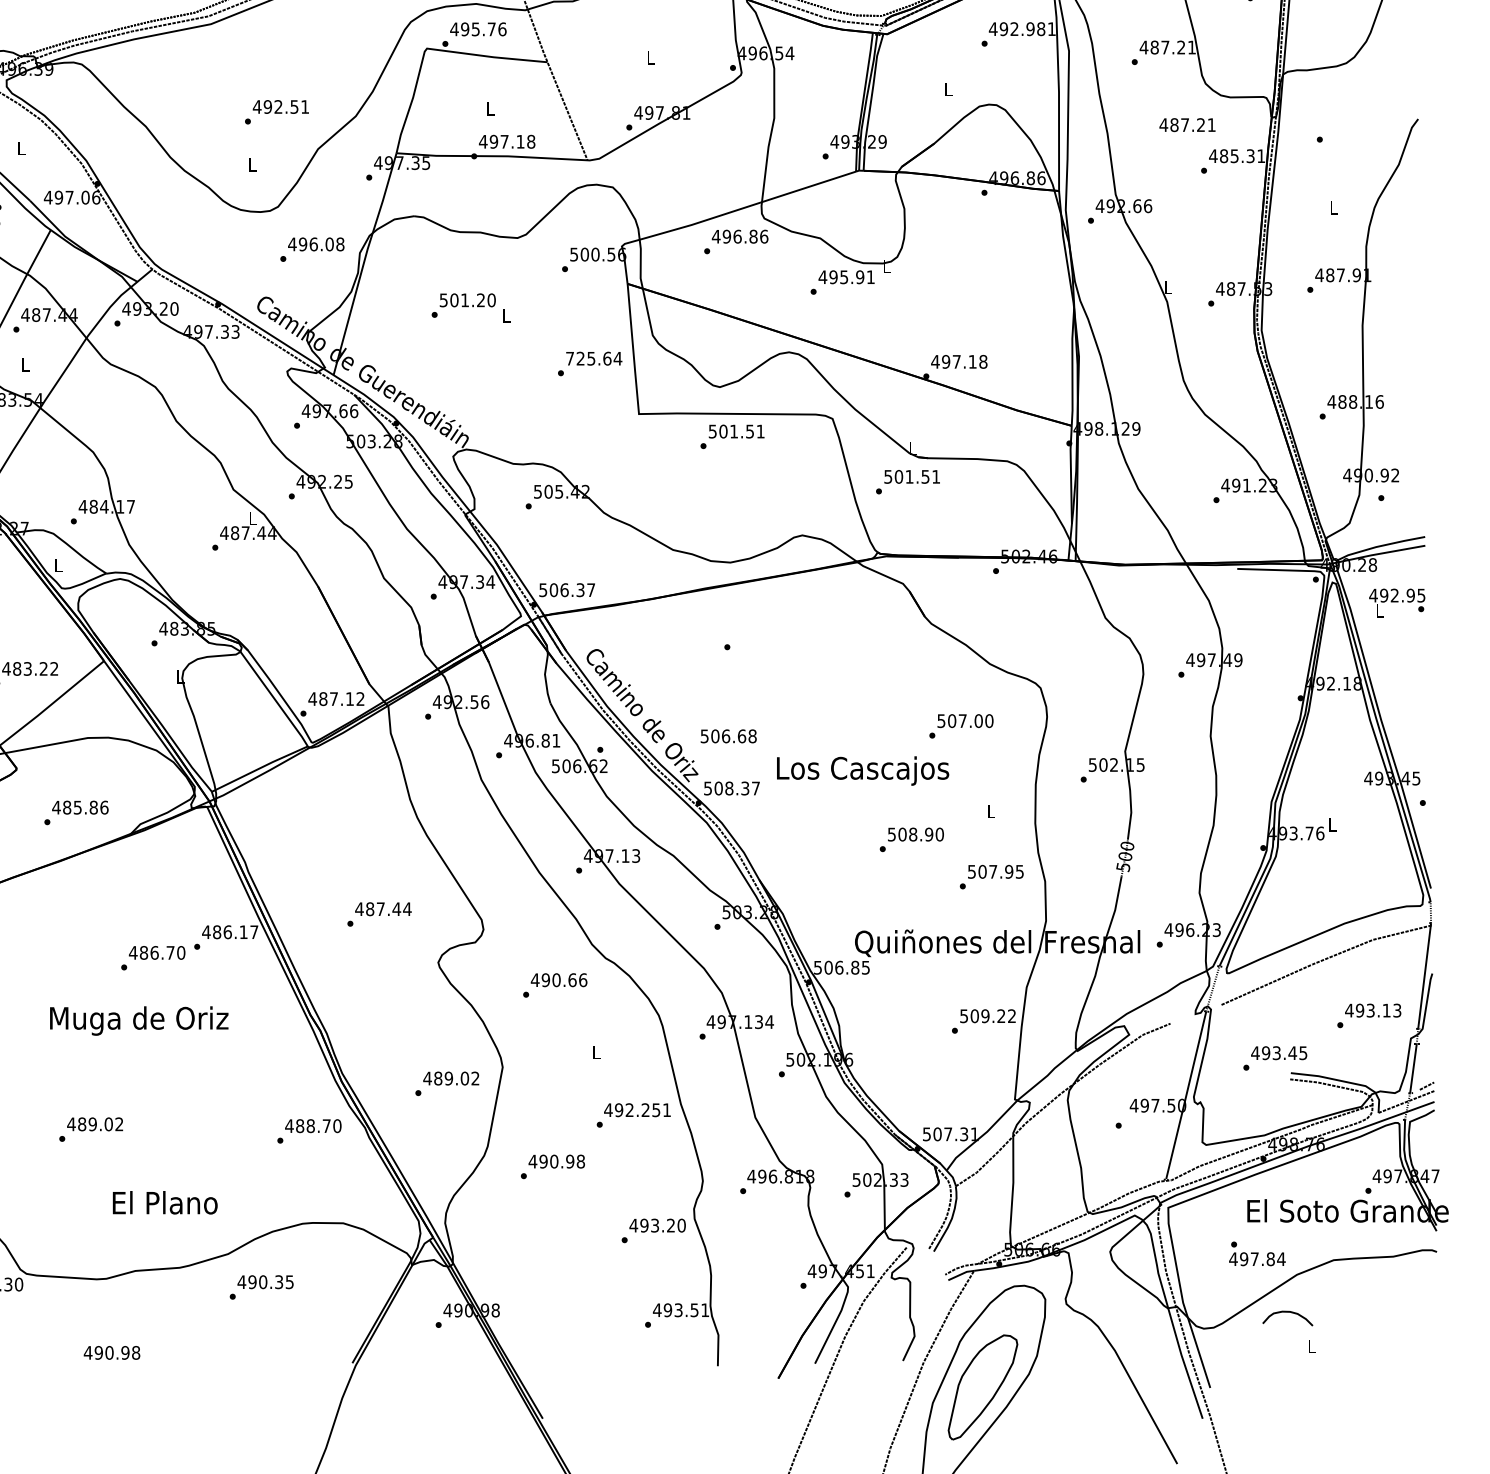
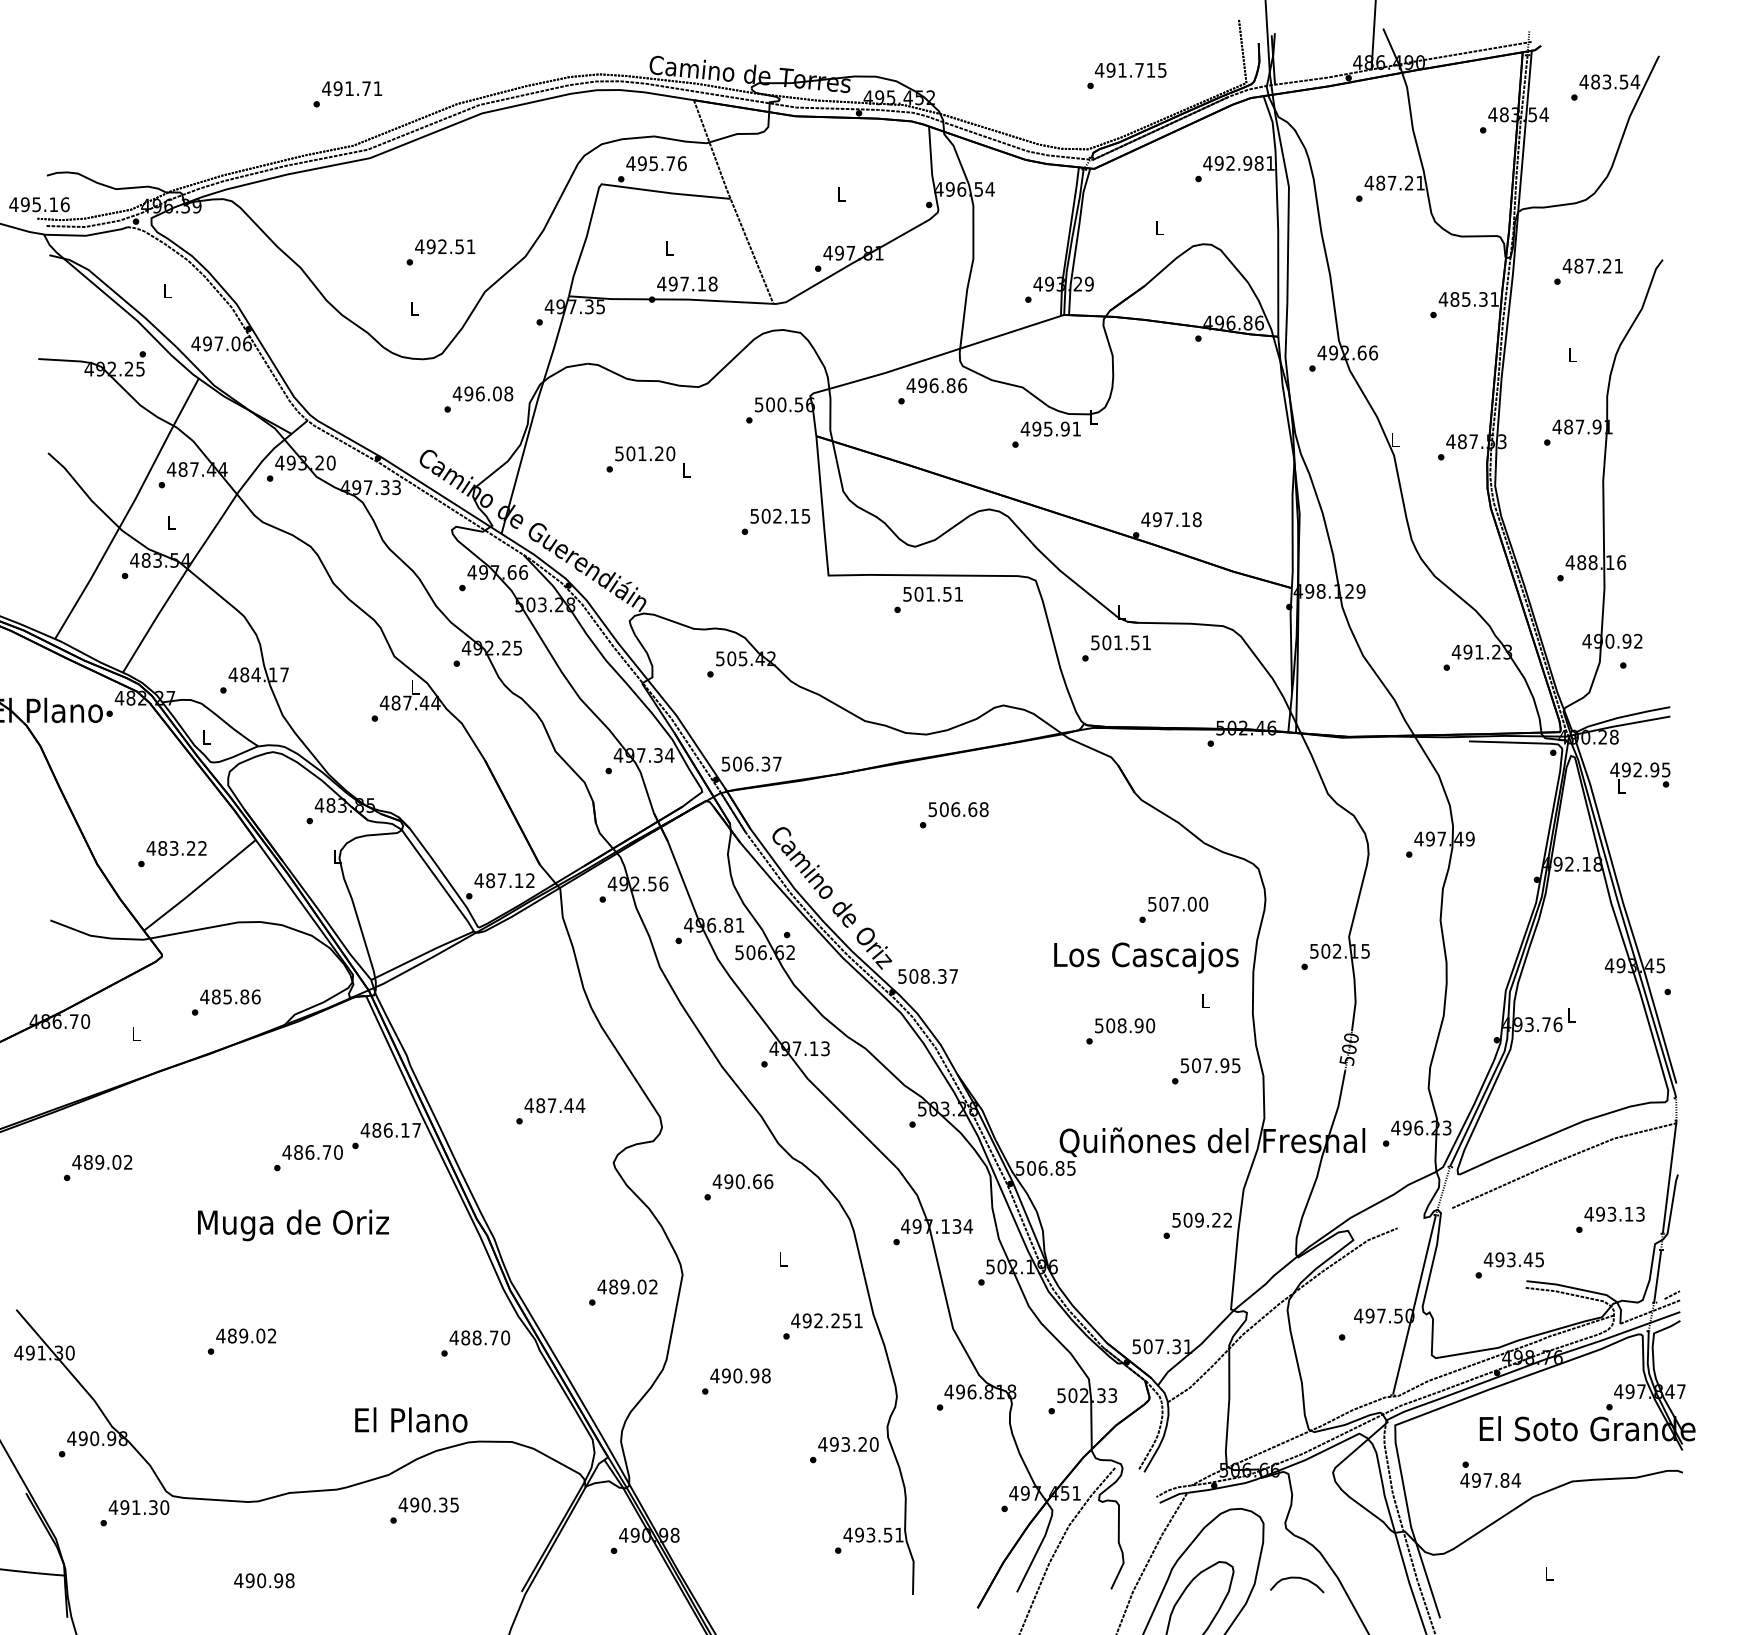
text: (1187, 124) -> (1592, 265), moved
text: (594, 357) -> (780, 515), 725.64 -> 502.15
text: (728, 736) -> (958, 809), moved
text: (863, 770) -> (1146, 957), moved
text: (165, 1202) -> (411, 1419), moved
curve: (1288, 1312) -> (1297, 1578), moved

